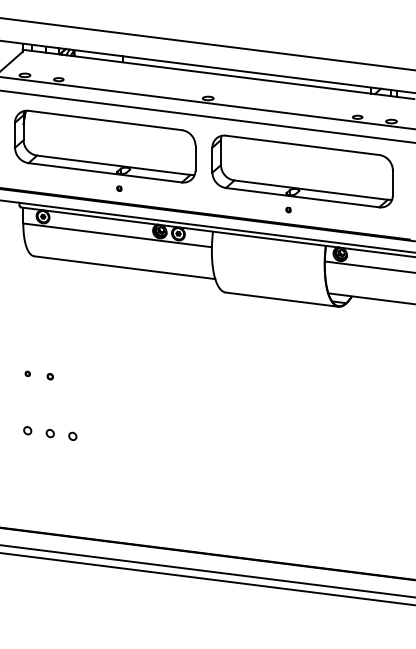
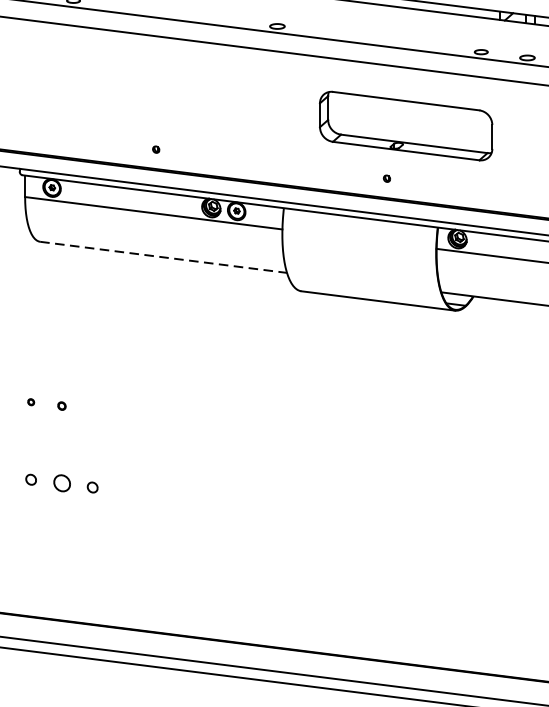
part: (105, 146) -> (137, 91), removed
part: (302, 171) -> (406, 126), size x0.7
line: (125, 267) -> (164, 257), solid -> dashed
part: (49, 433) -> (60, 483), size x1.6

